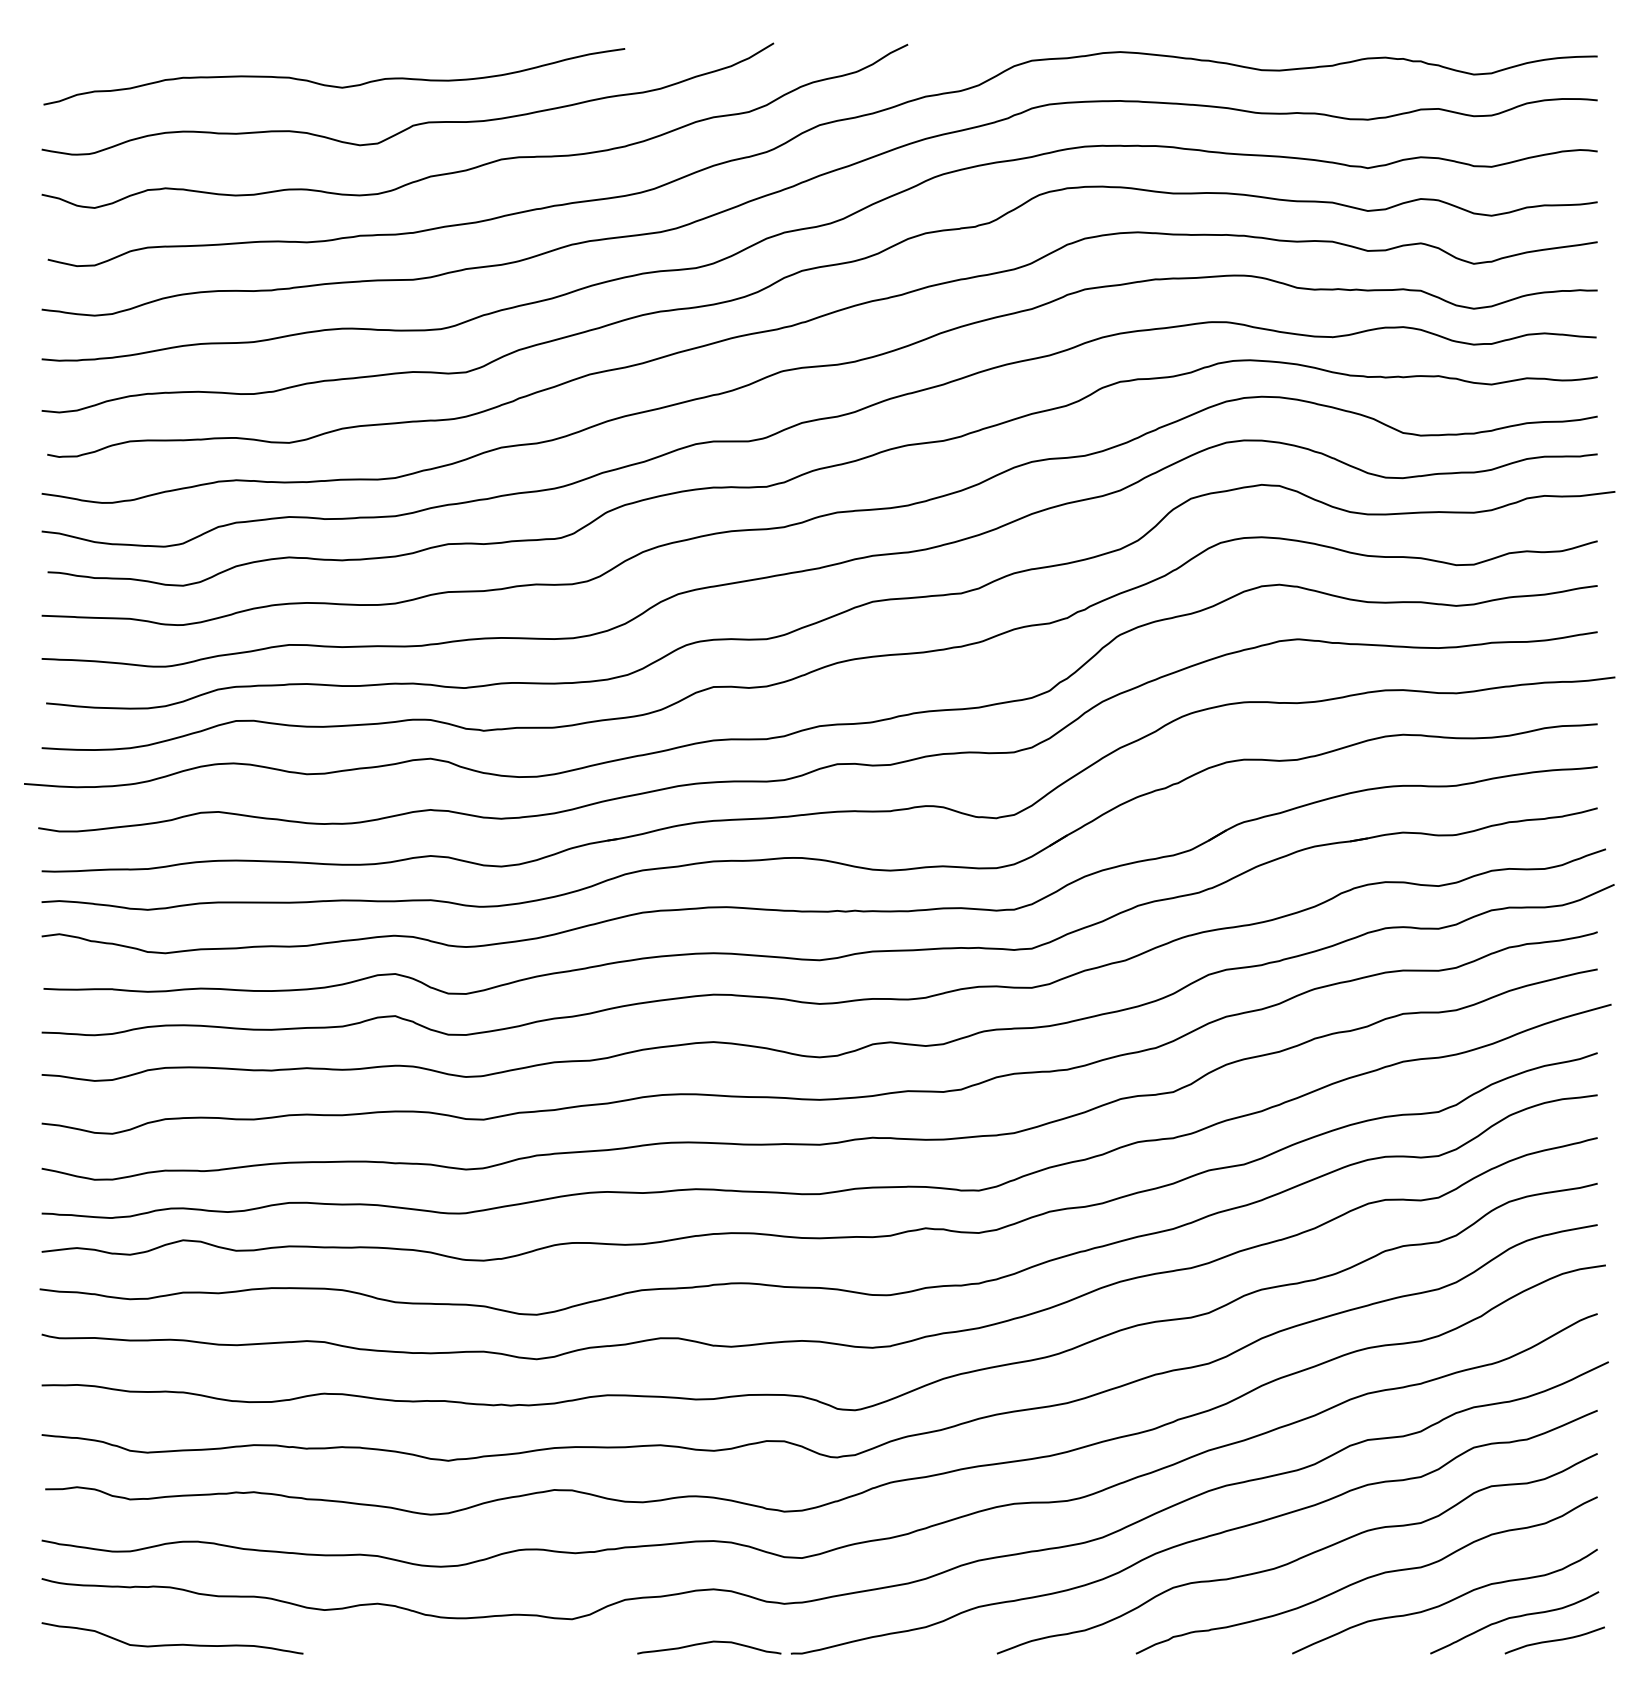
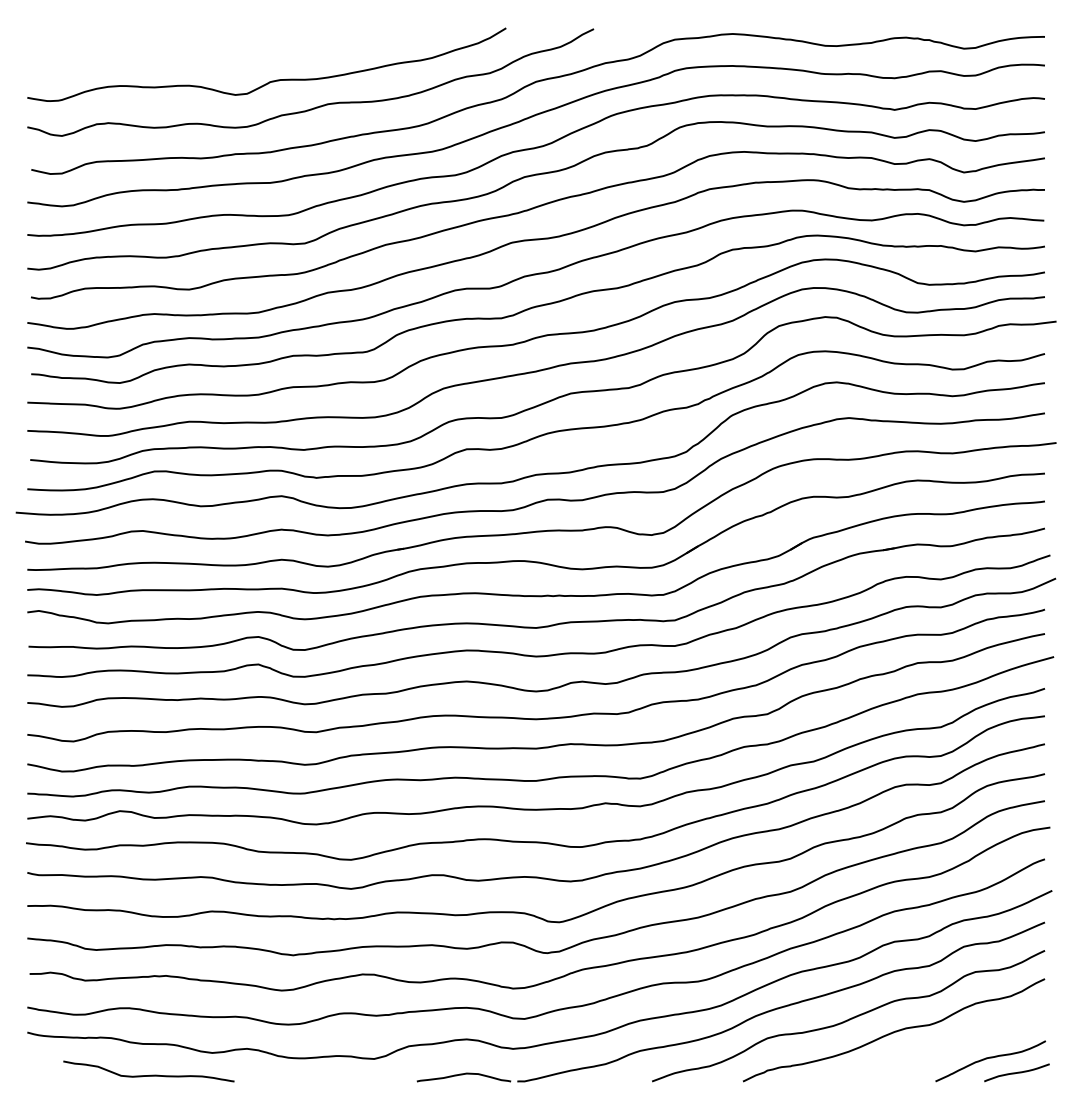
curve: (333, 84) -> (218, 55), removed
curve: (1445, 1601) -> (945, 1047), removed
curve: (174, 1642) -> (150, 1074), moved

